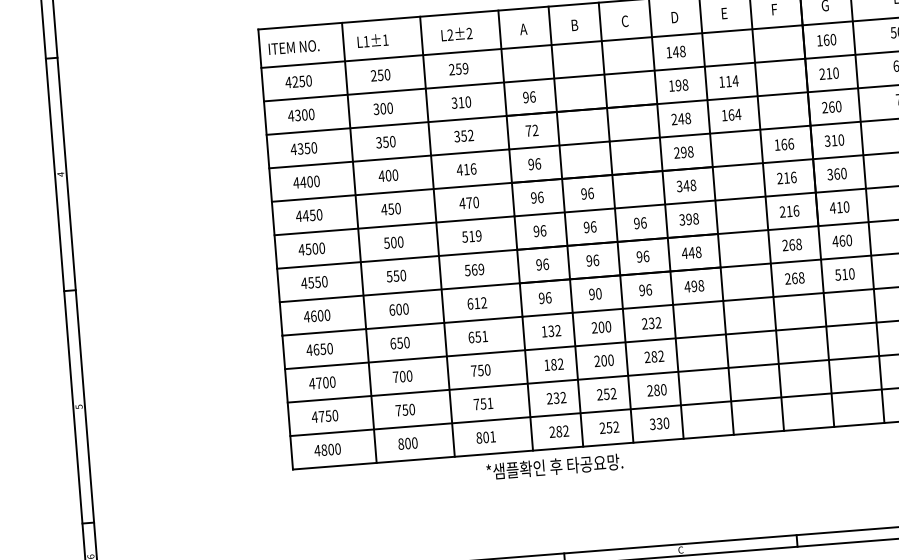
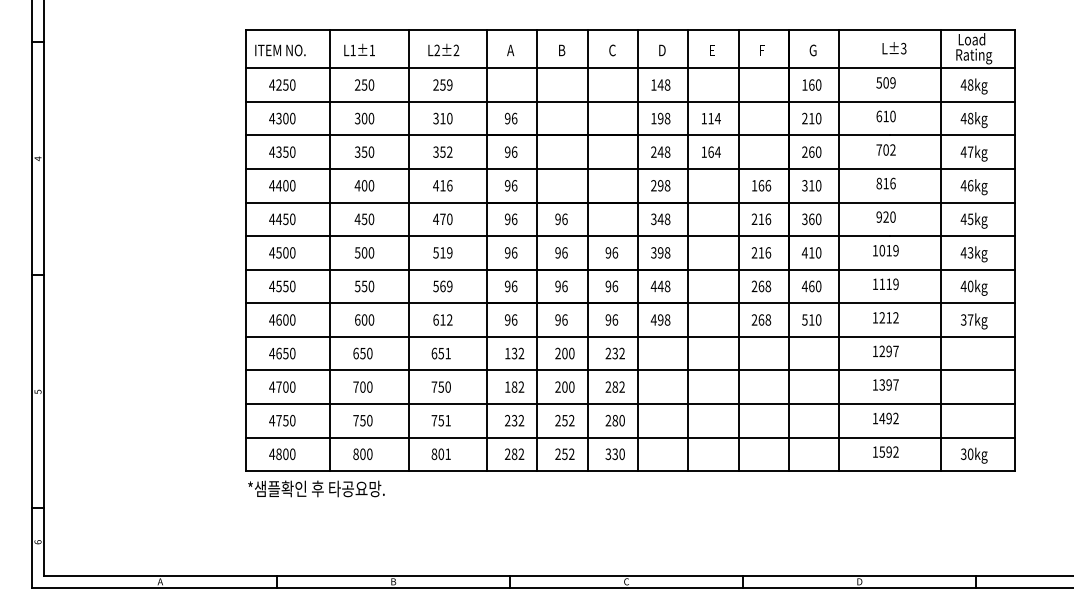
text: (532, 130) -> (511, 151), 72 -> 96
text: (598, 293) -> (564, 319), 90 -> 96
text: (554, 466) -> (316, 488), moved

